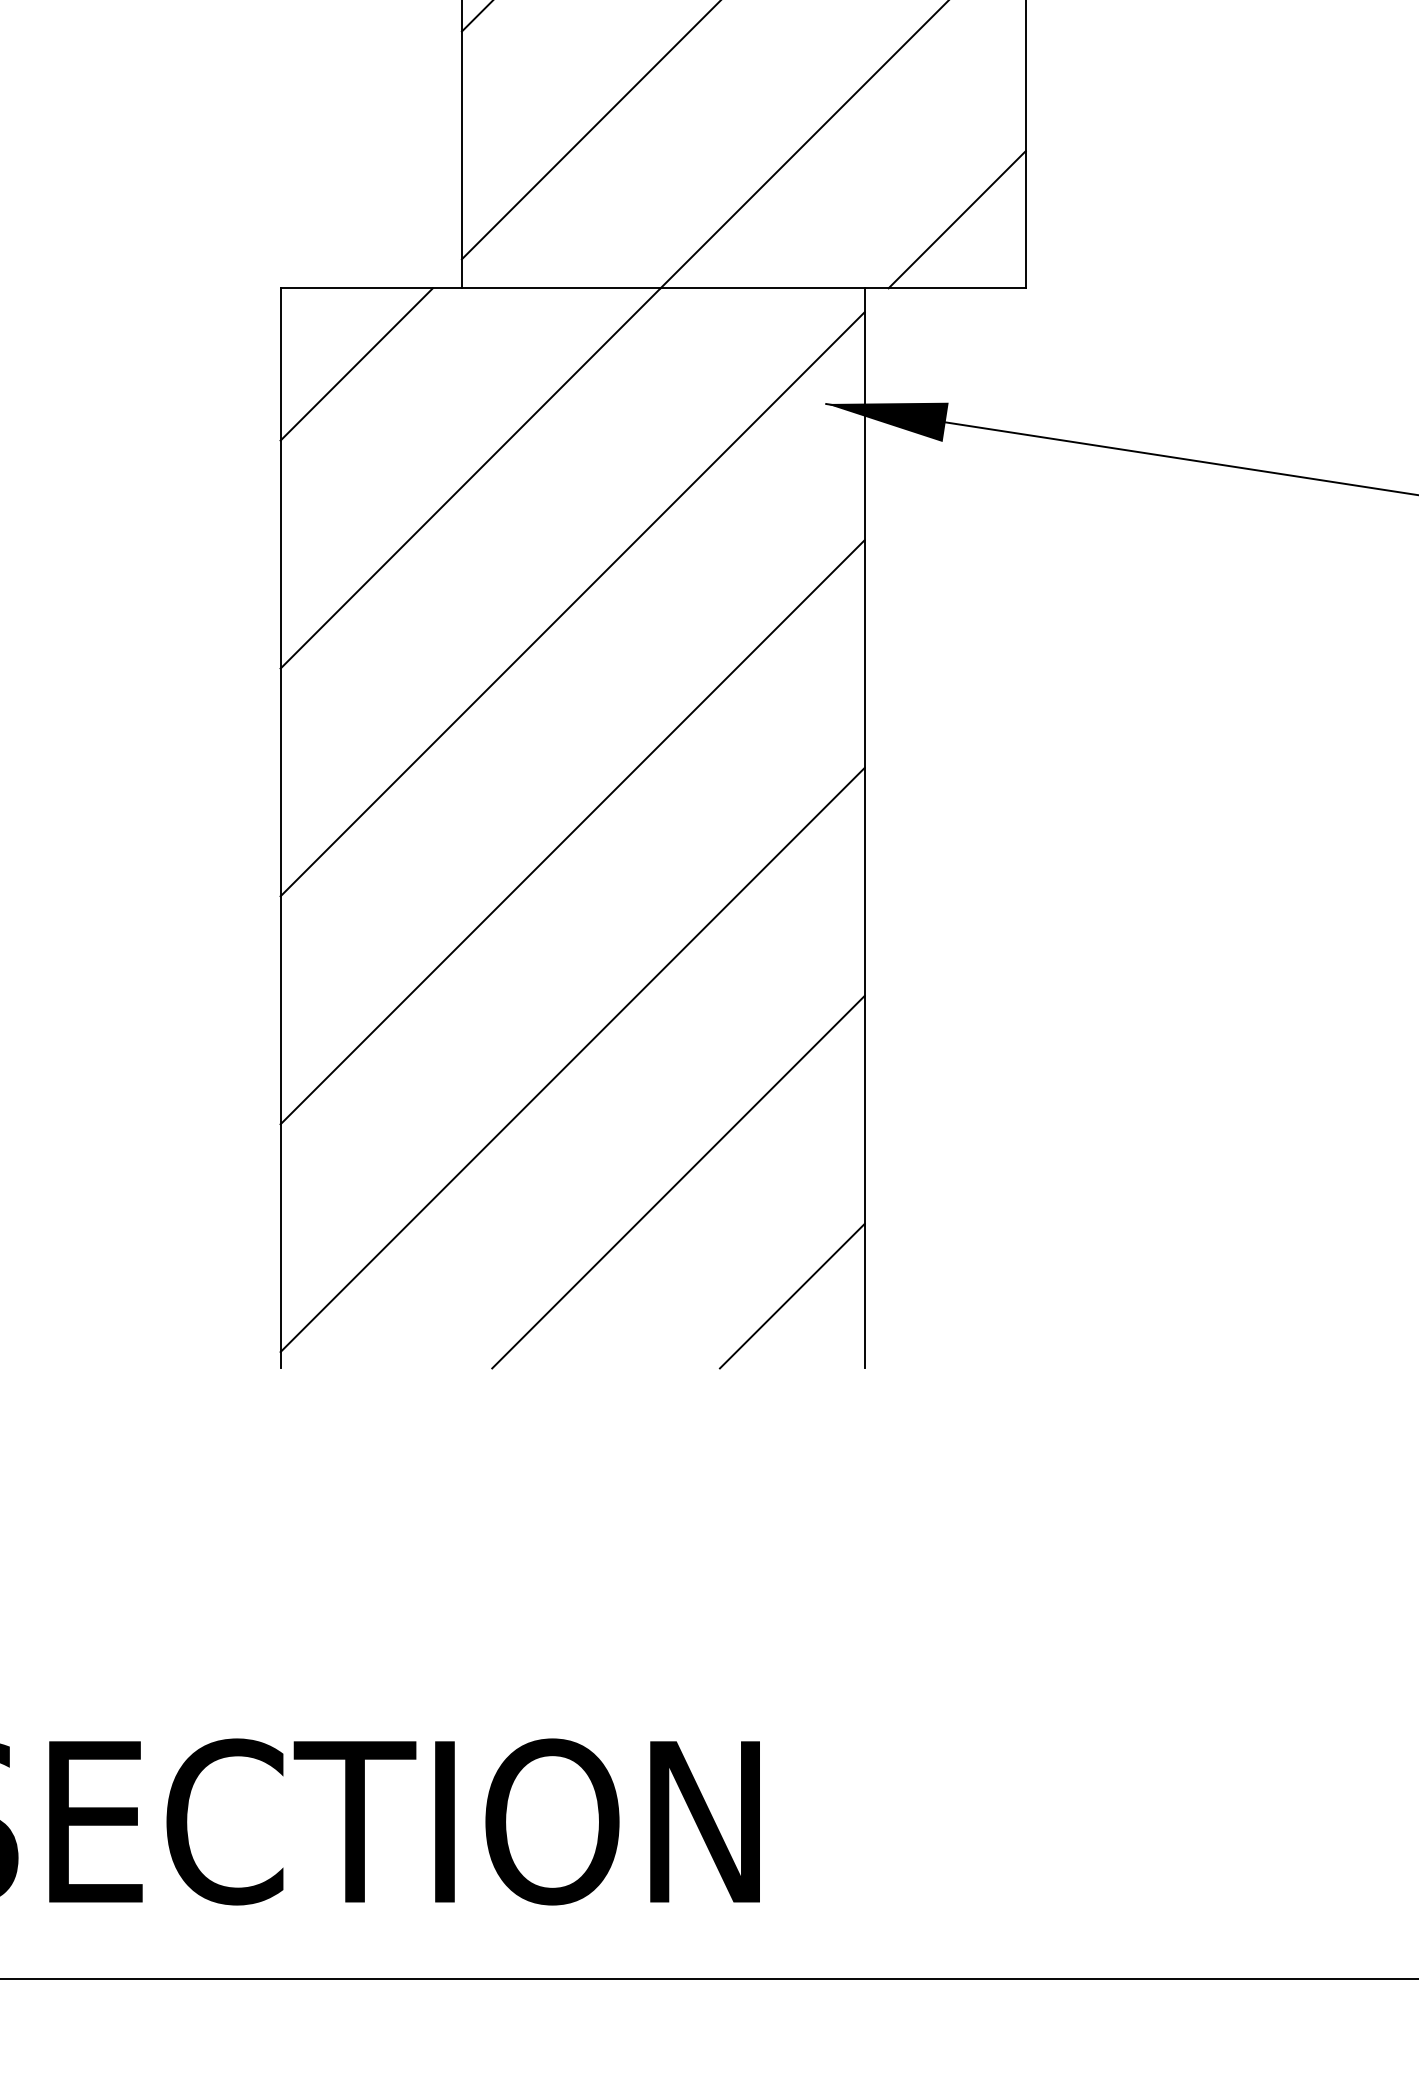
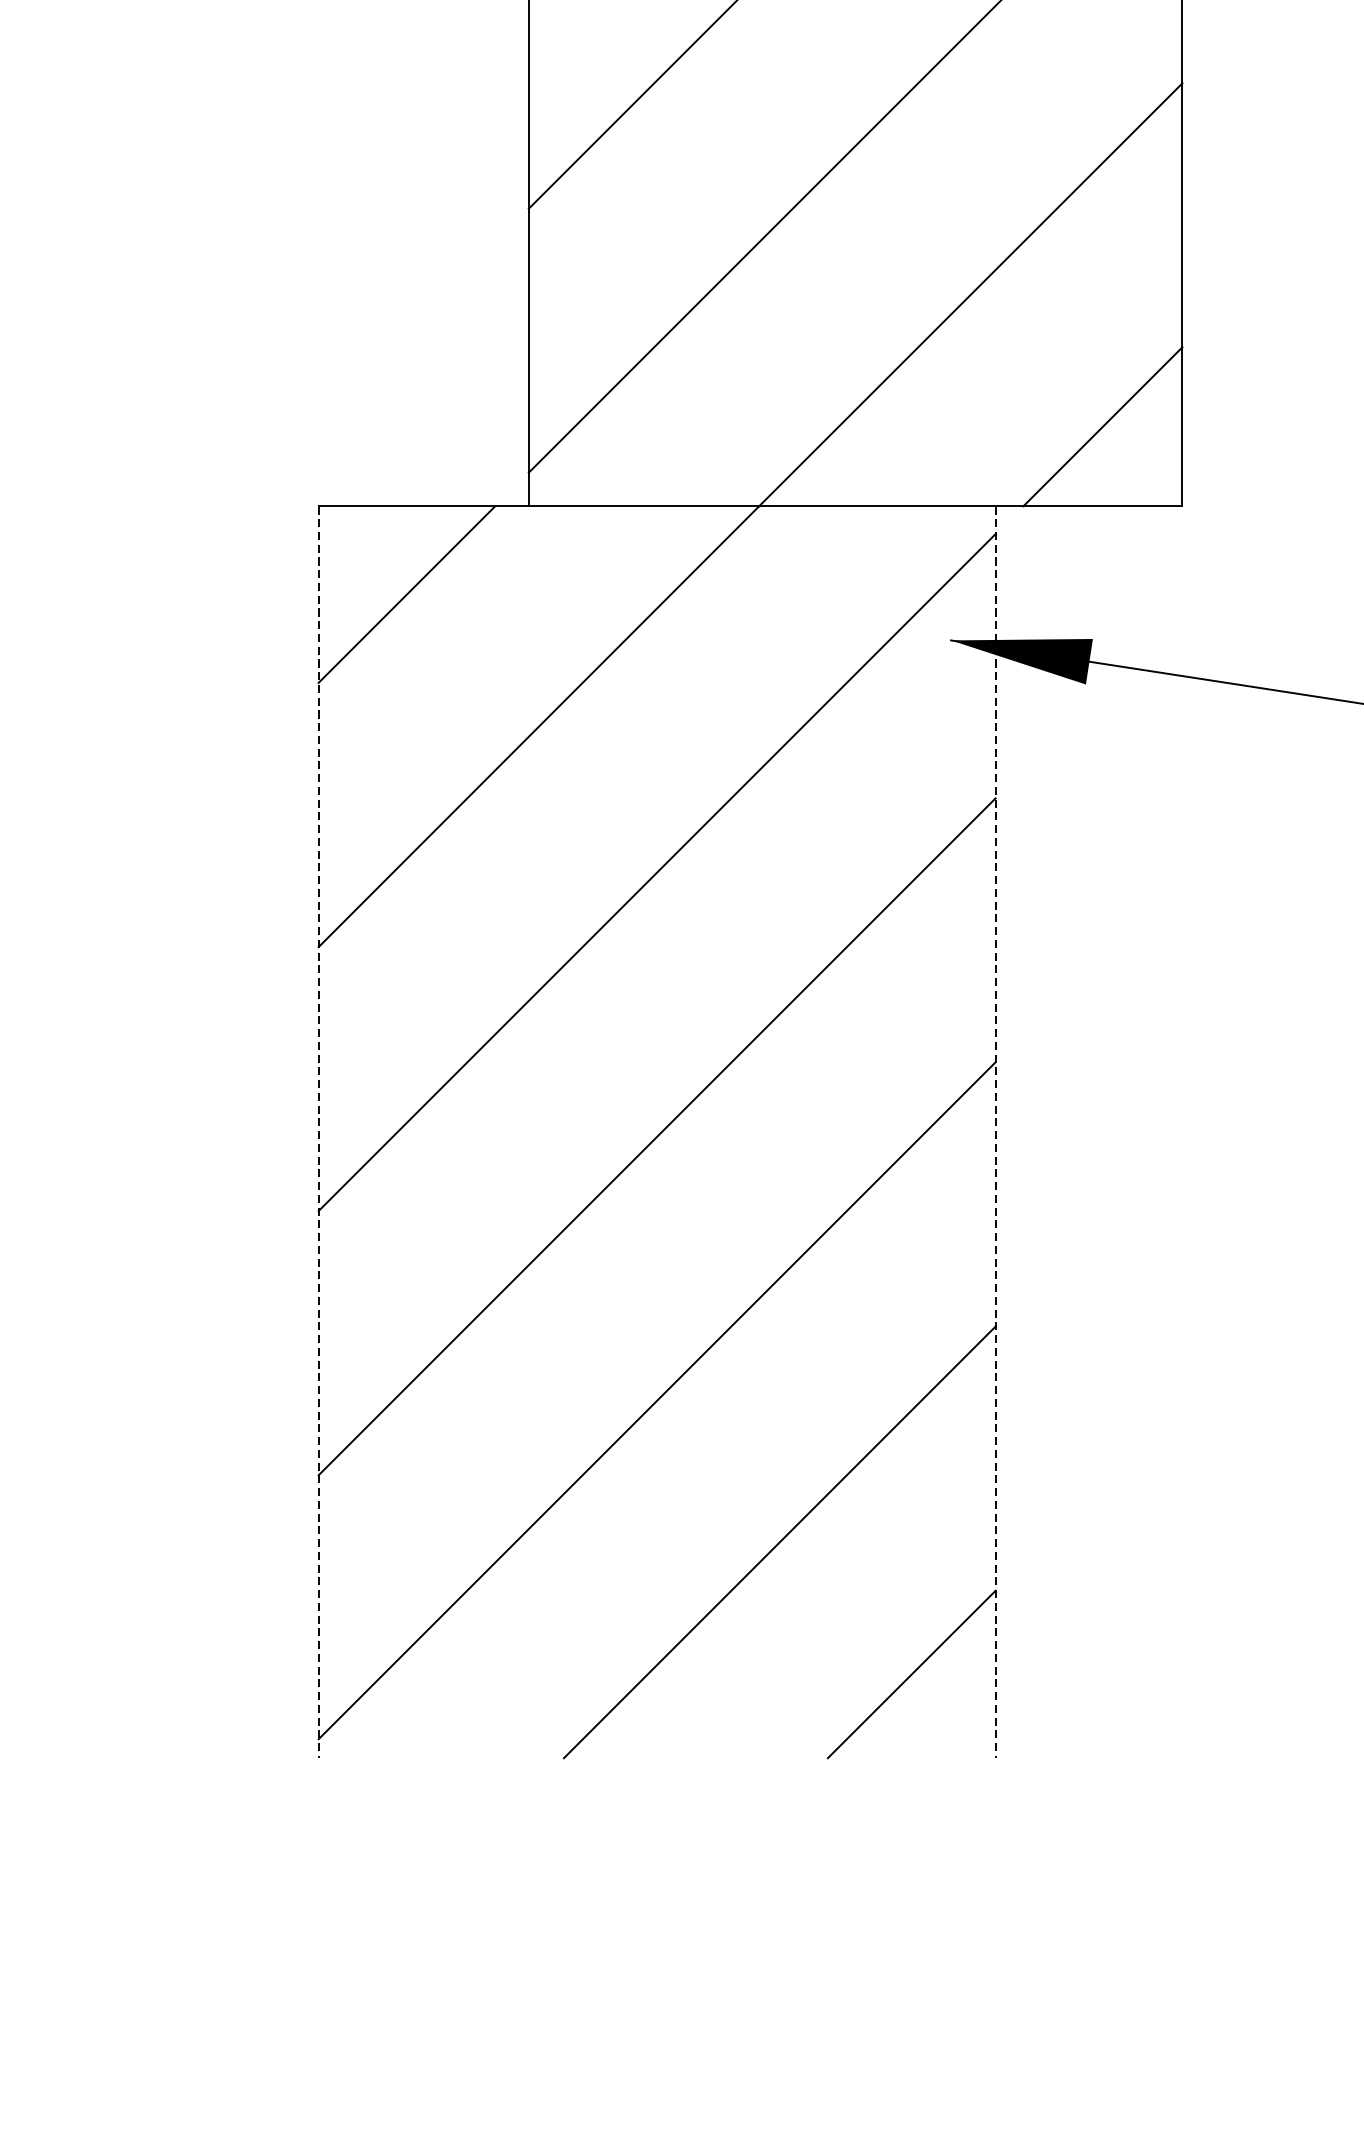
line: (280, 828) -> (318, 1132), solid -> dashed
line: (864, 828) -> (995, 1132), solid -> dashed

